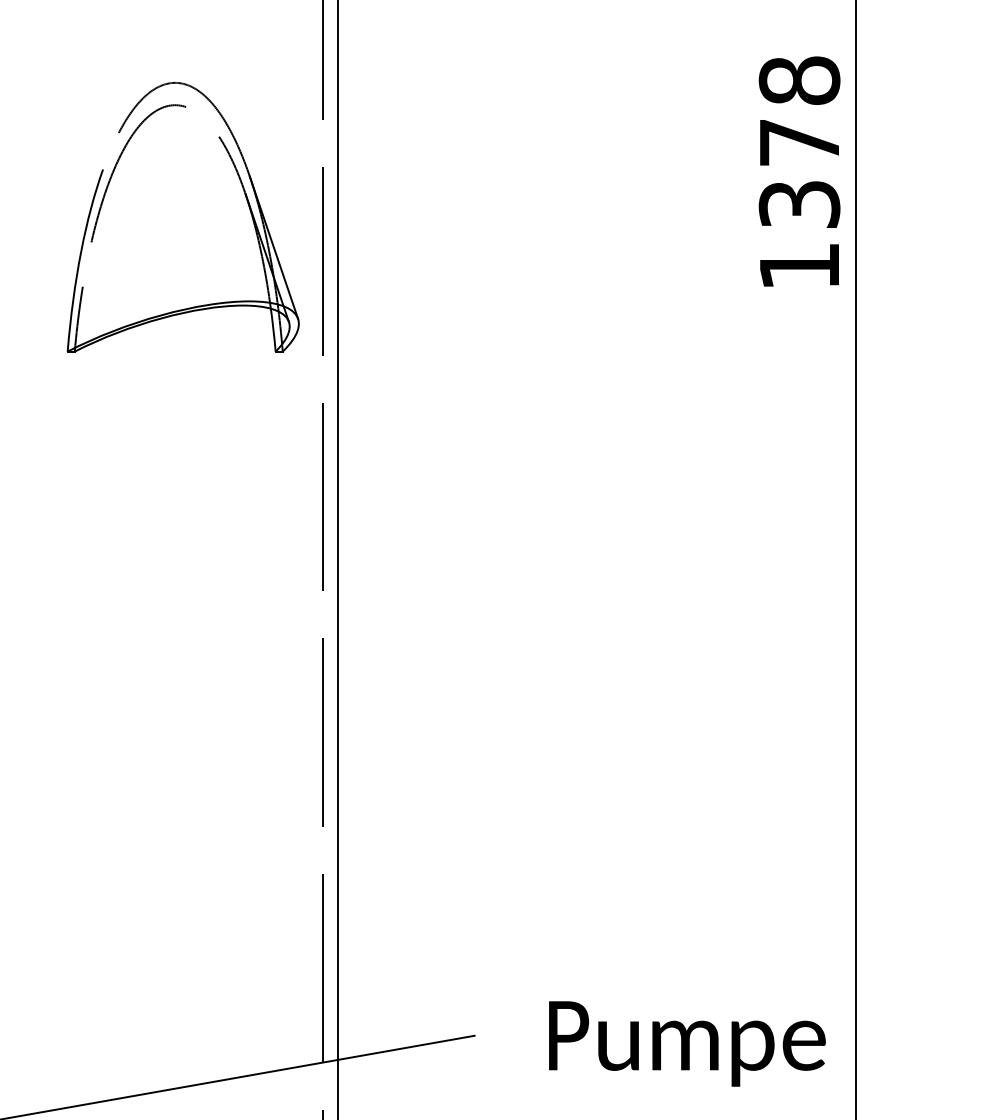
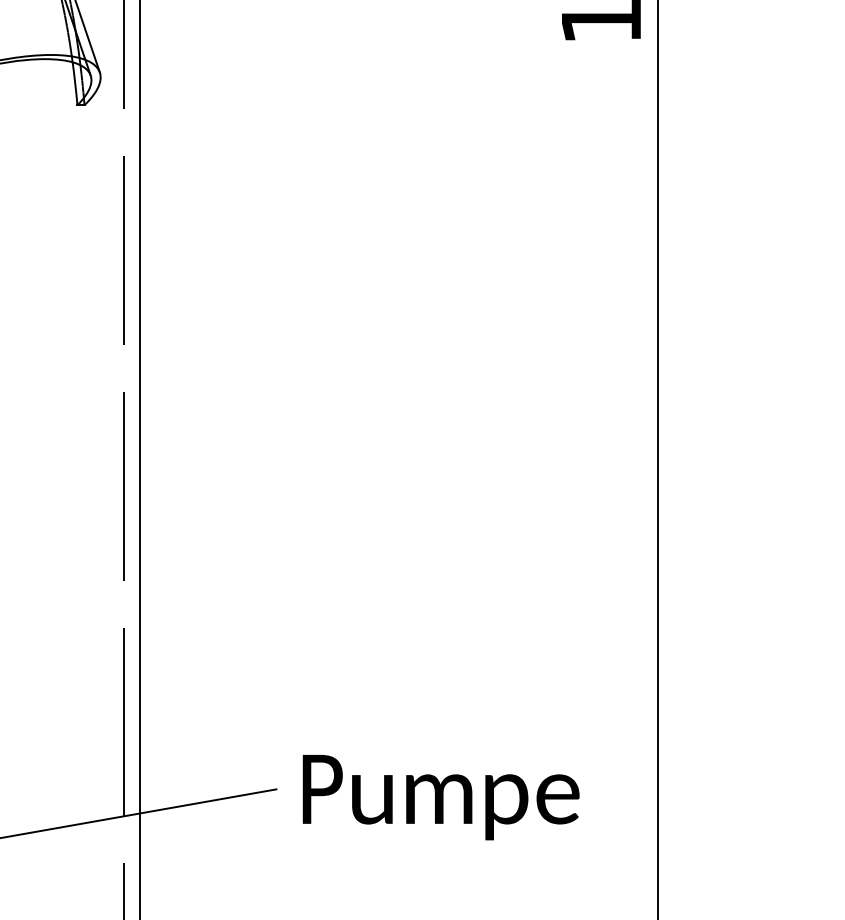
text: (687, 1043) -> (441, 797), moved

